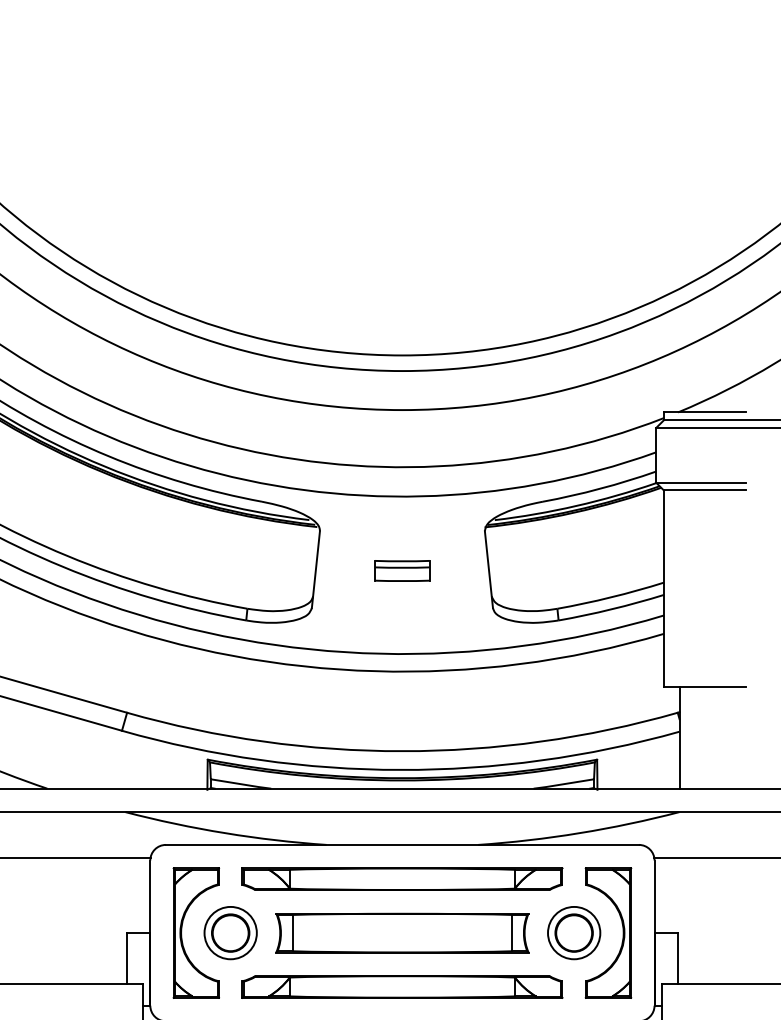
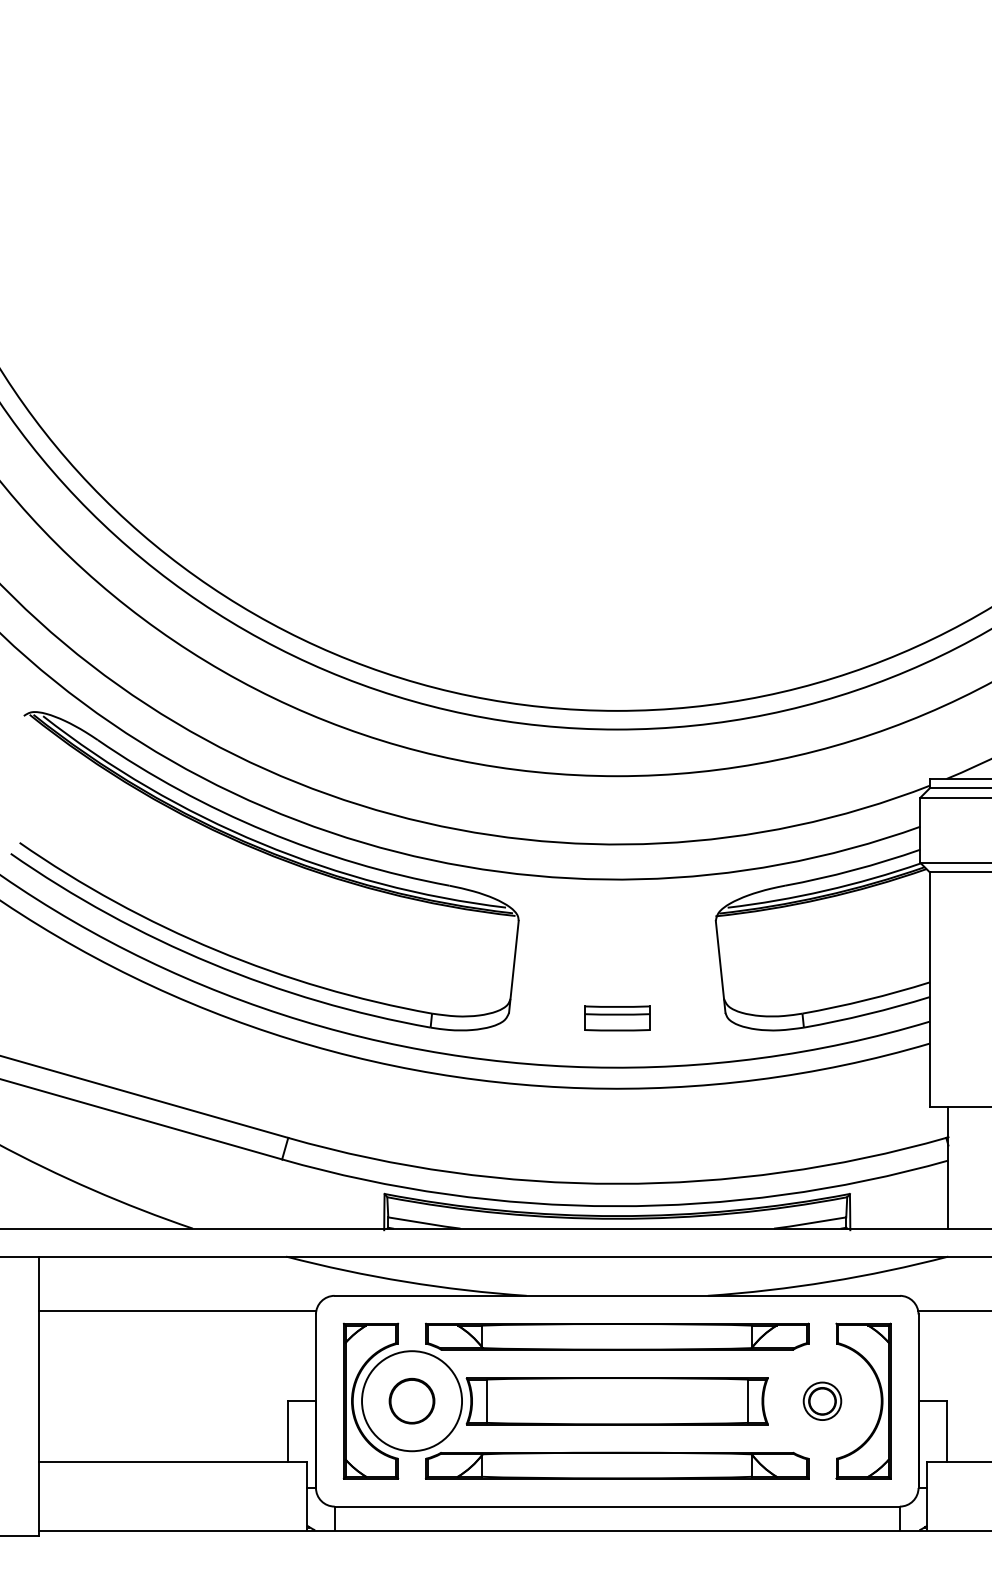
part: (402, 571) -> (617, 1018), moved
circle: (230, 932) -> (411, 1400), size x1.6
part: (574, 933) -> (822, 1401), size x0.6

